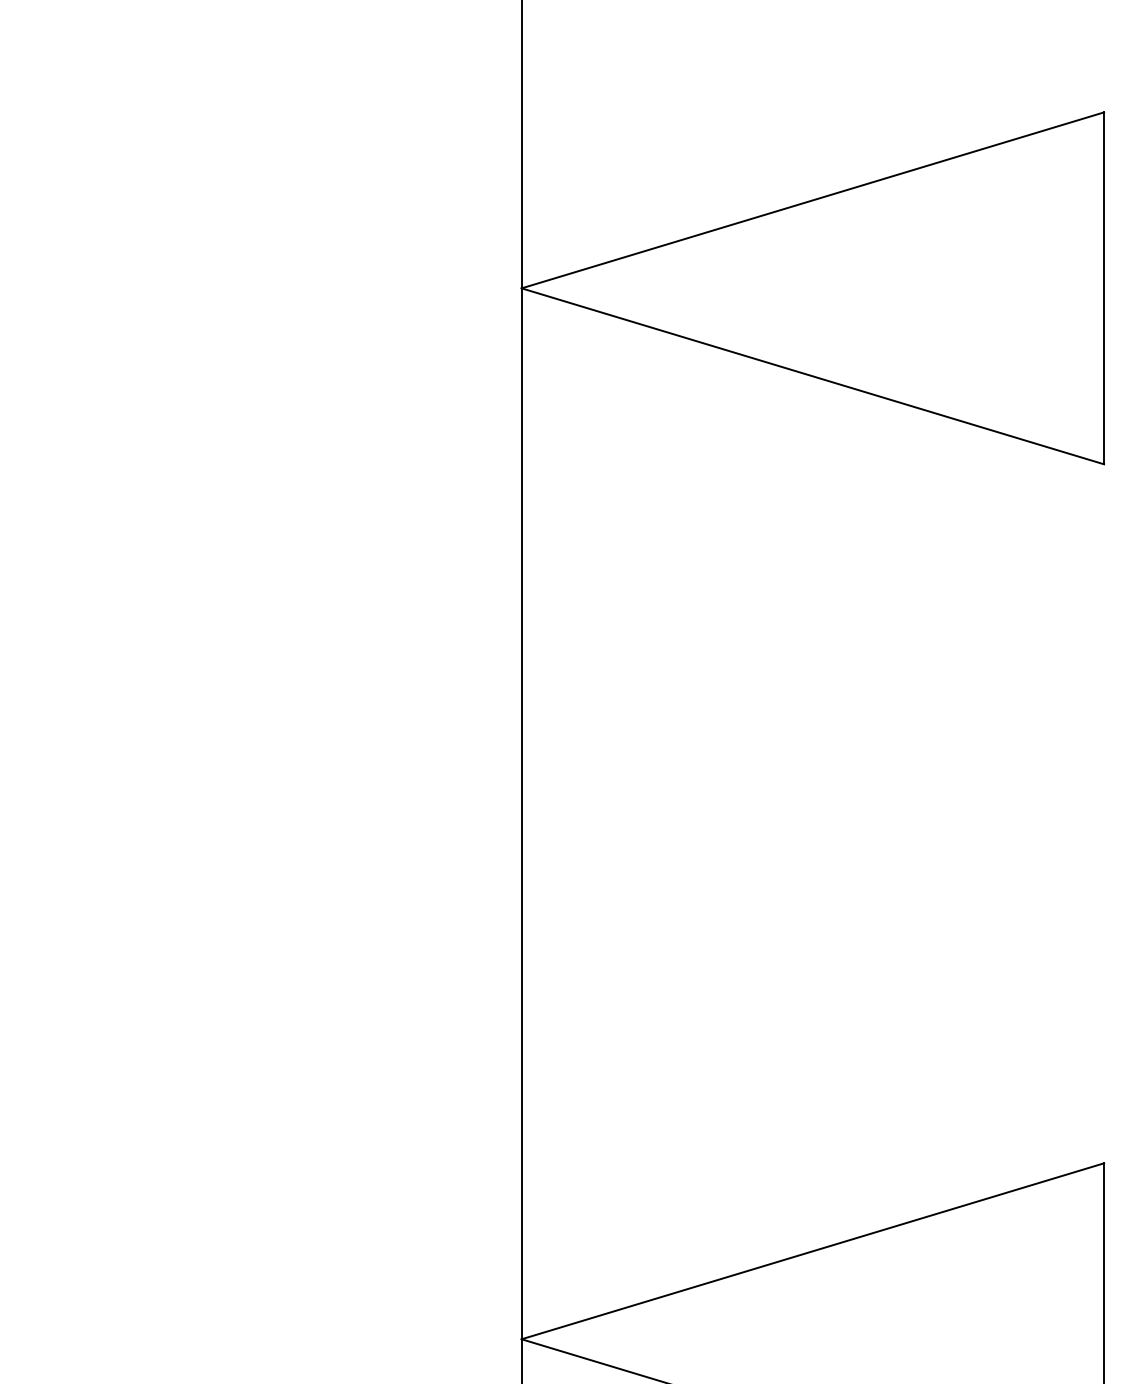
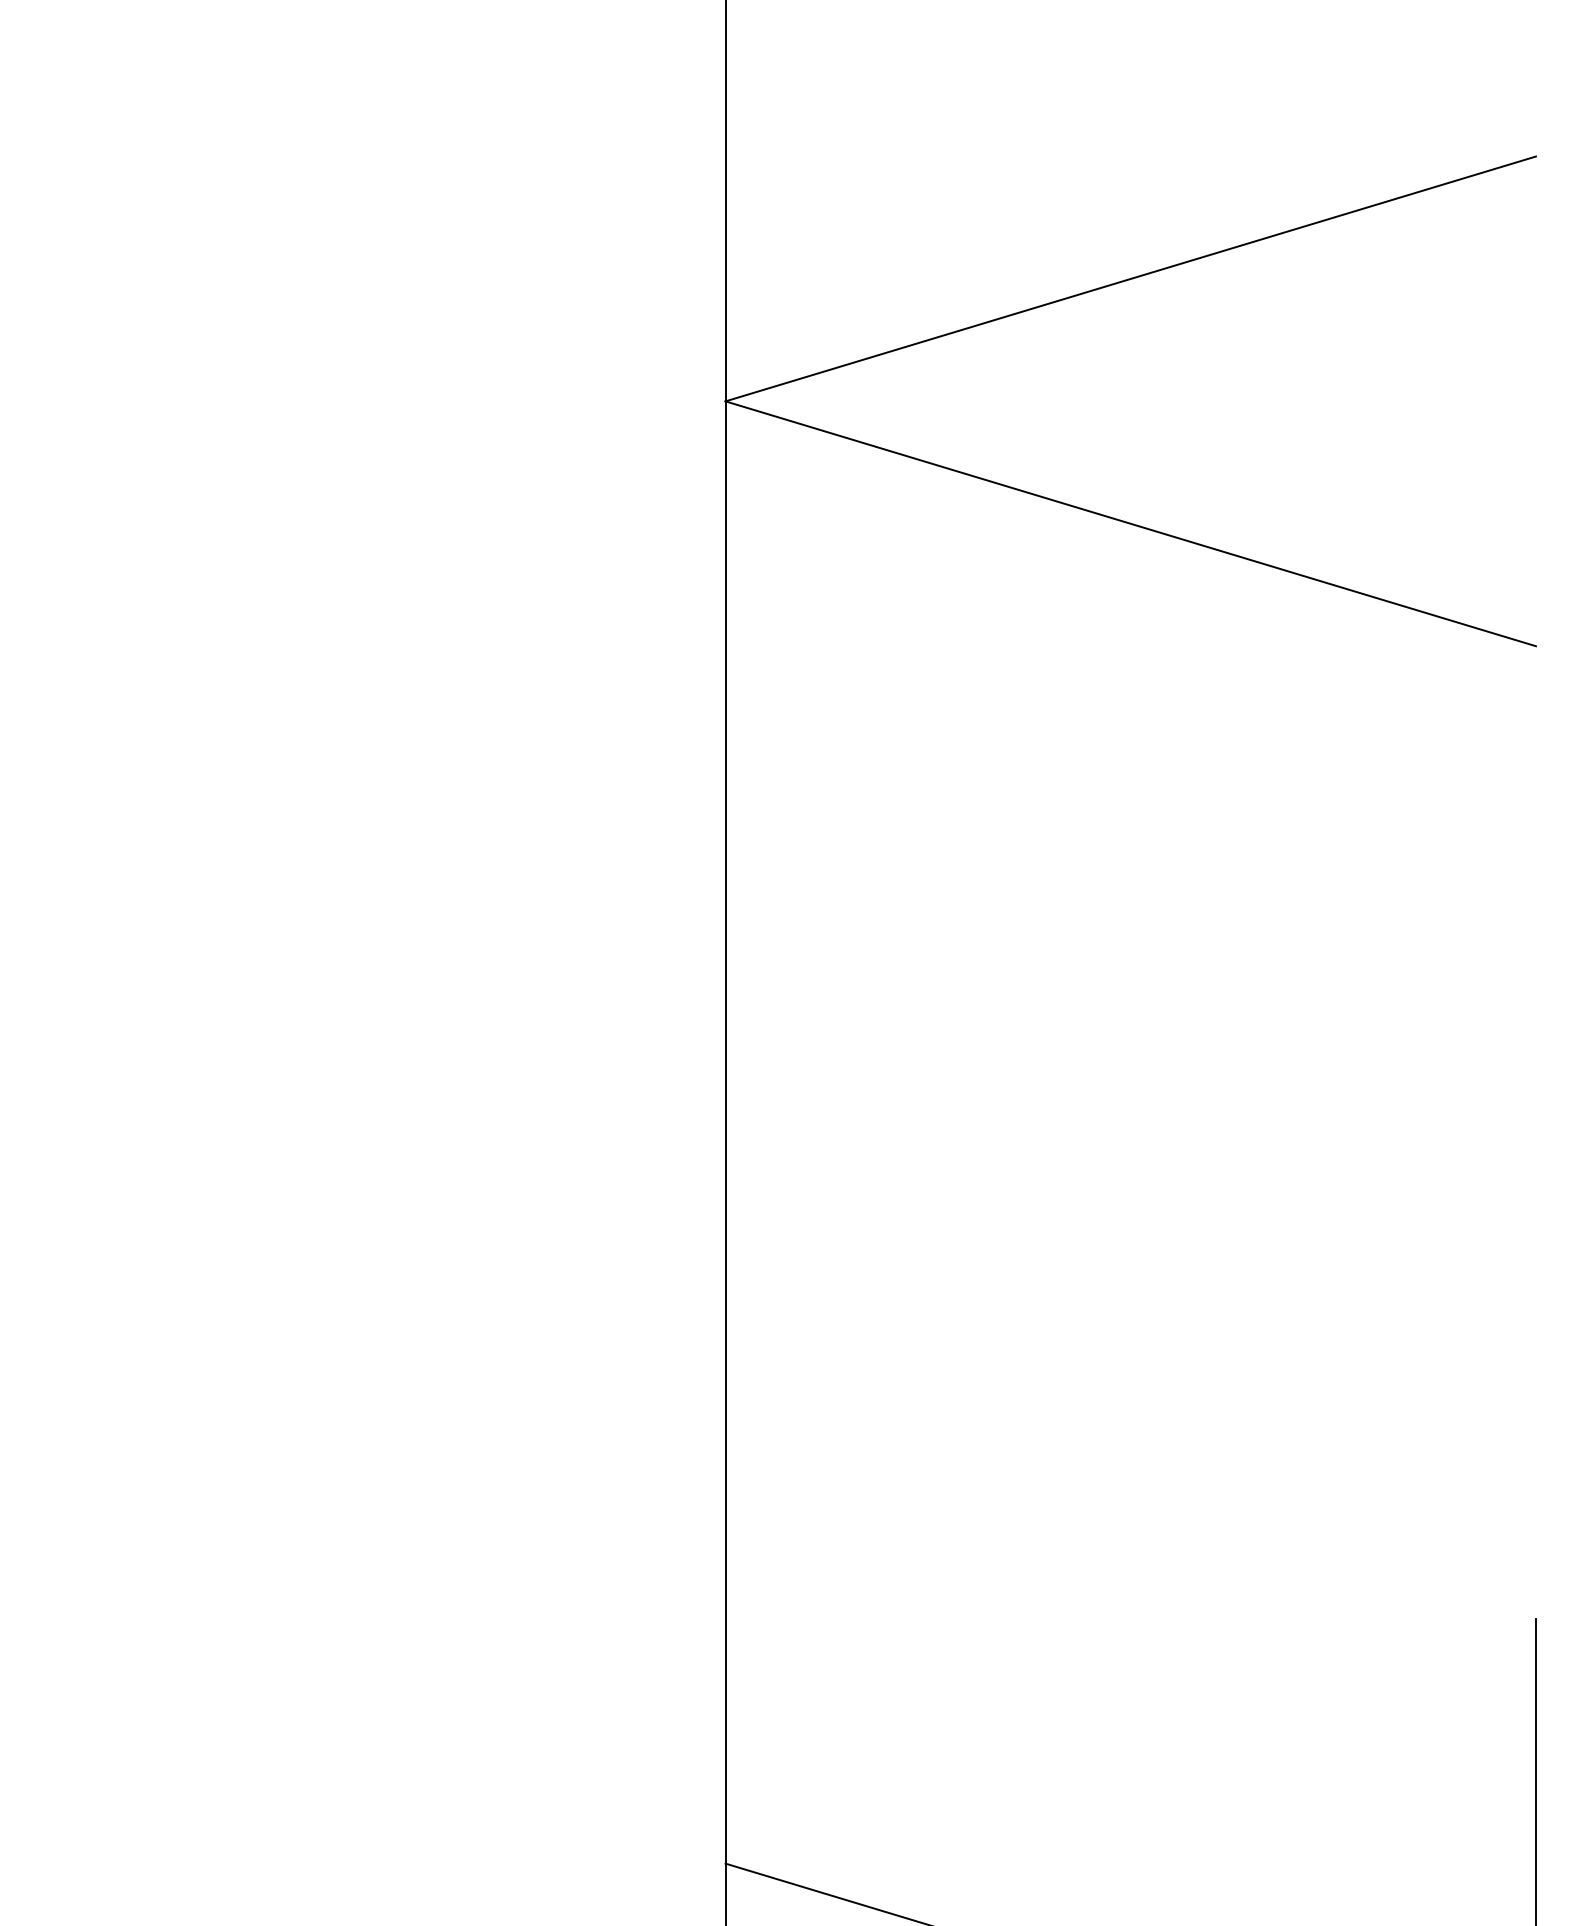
line: (1103, 288) -> (1535, 401), removed
line: (812, 1250) -> (1130, 1740), removed

